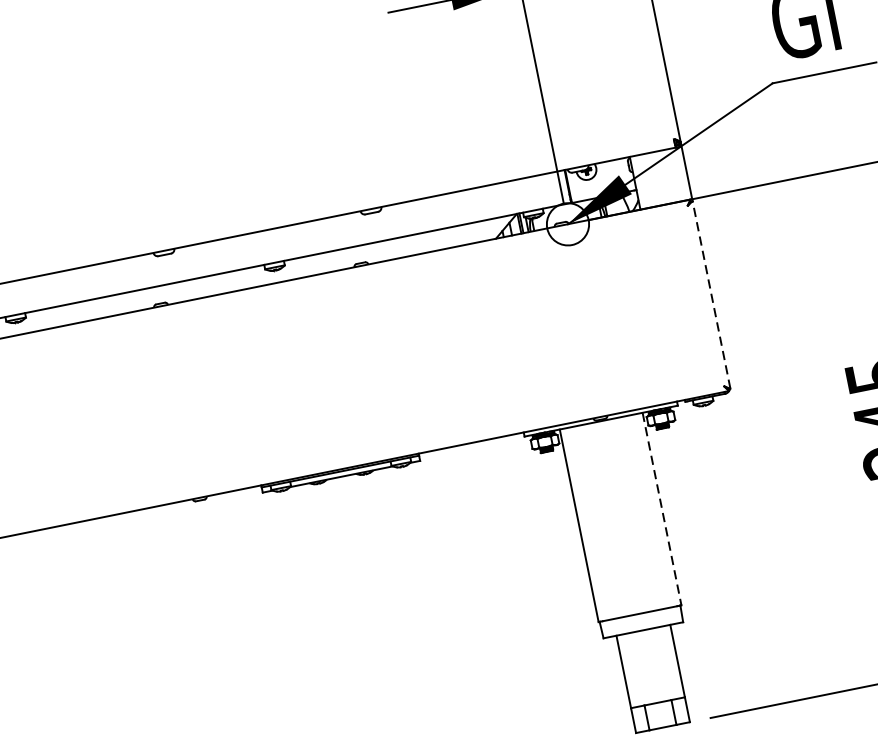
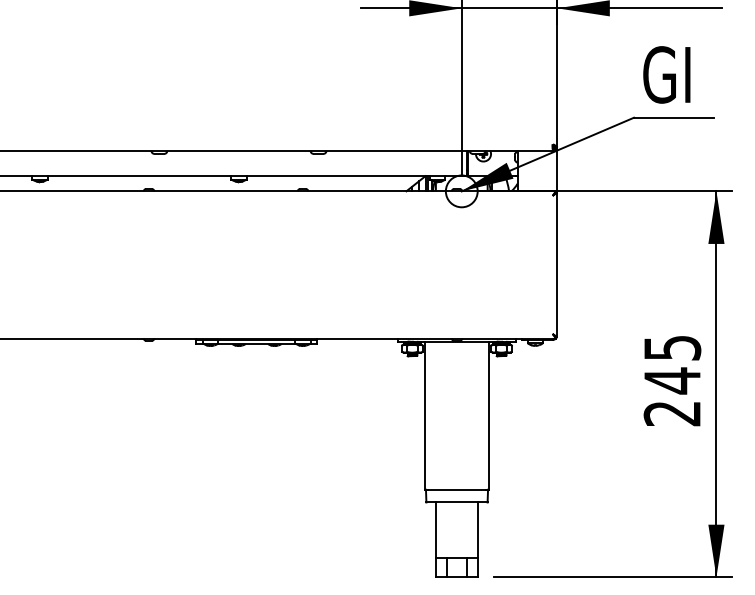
line: (711, 294) -> (557, 264), dashed -> solid
line: (661, 510) -> (488, 416), dashed -> solid

